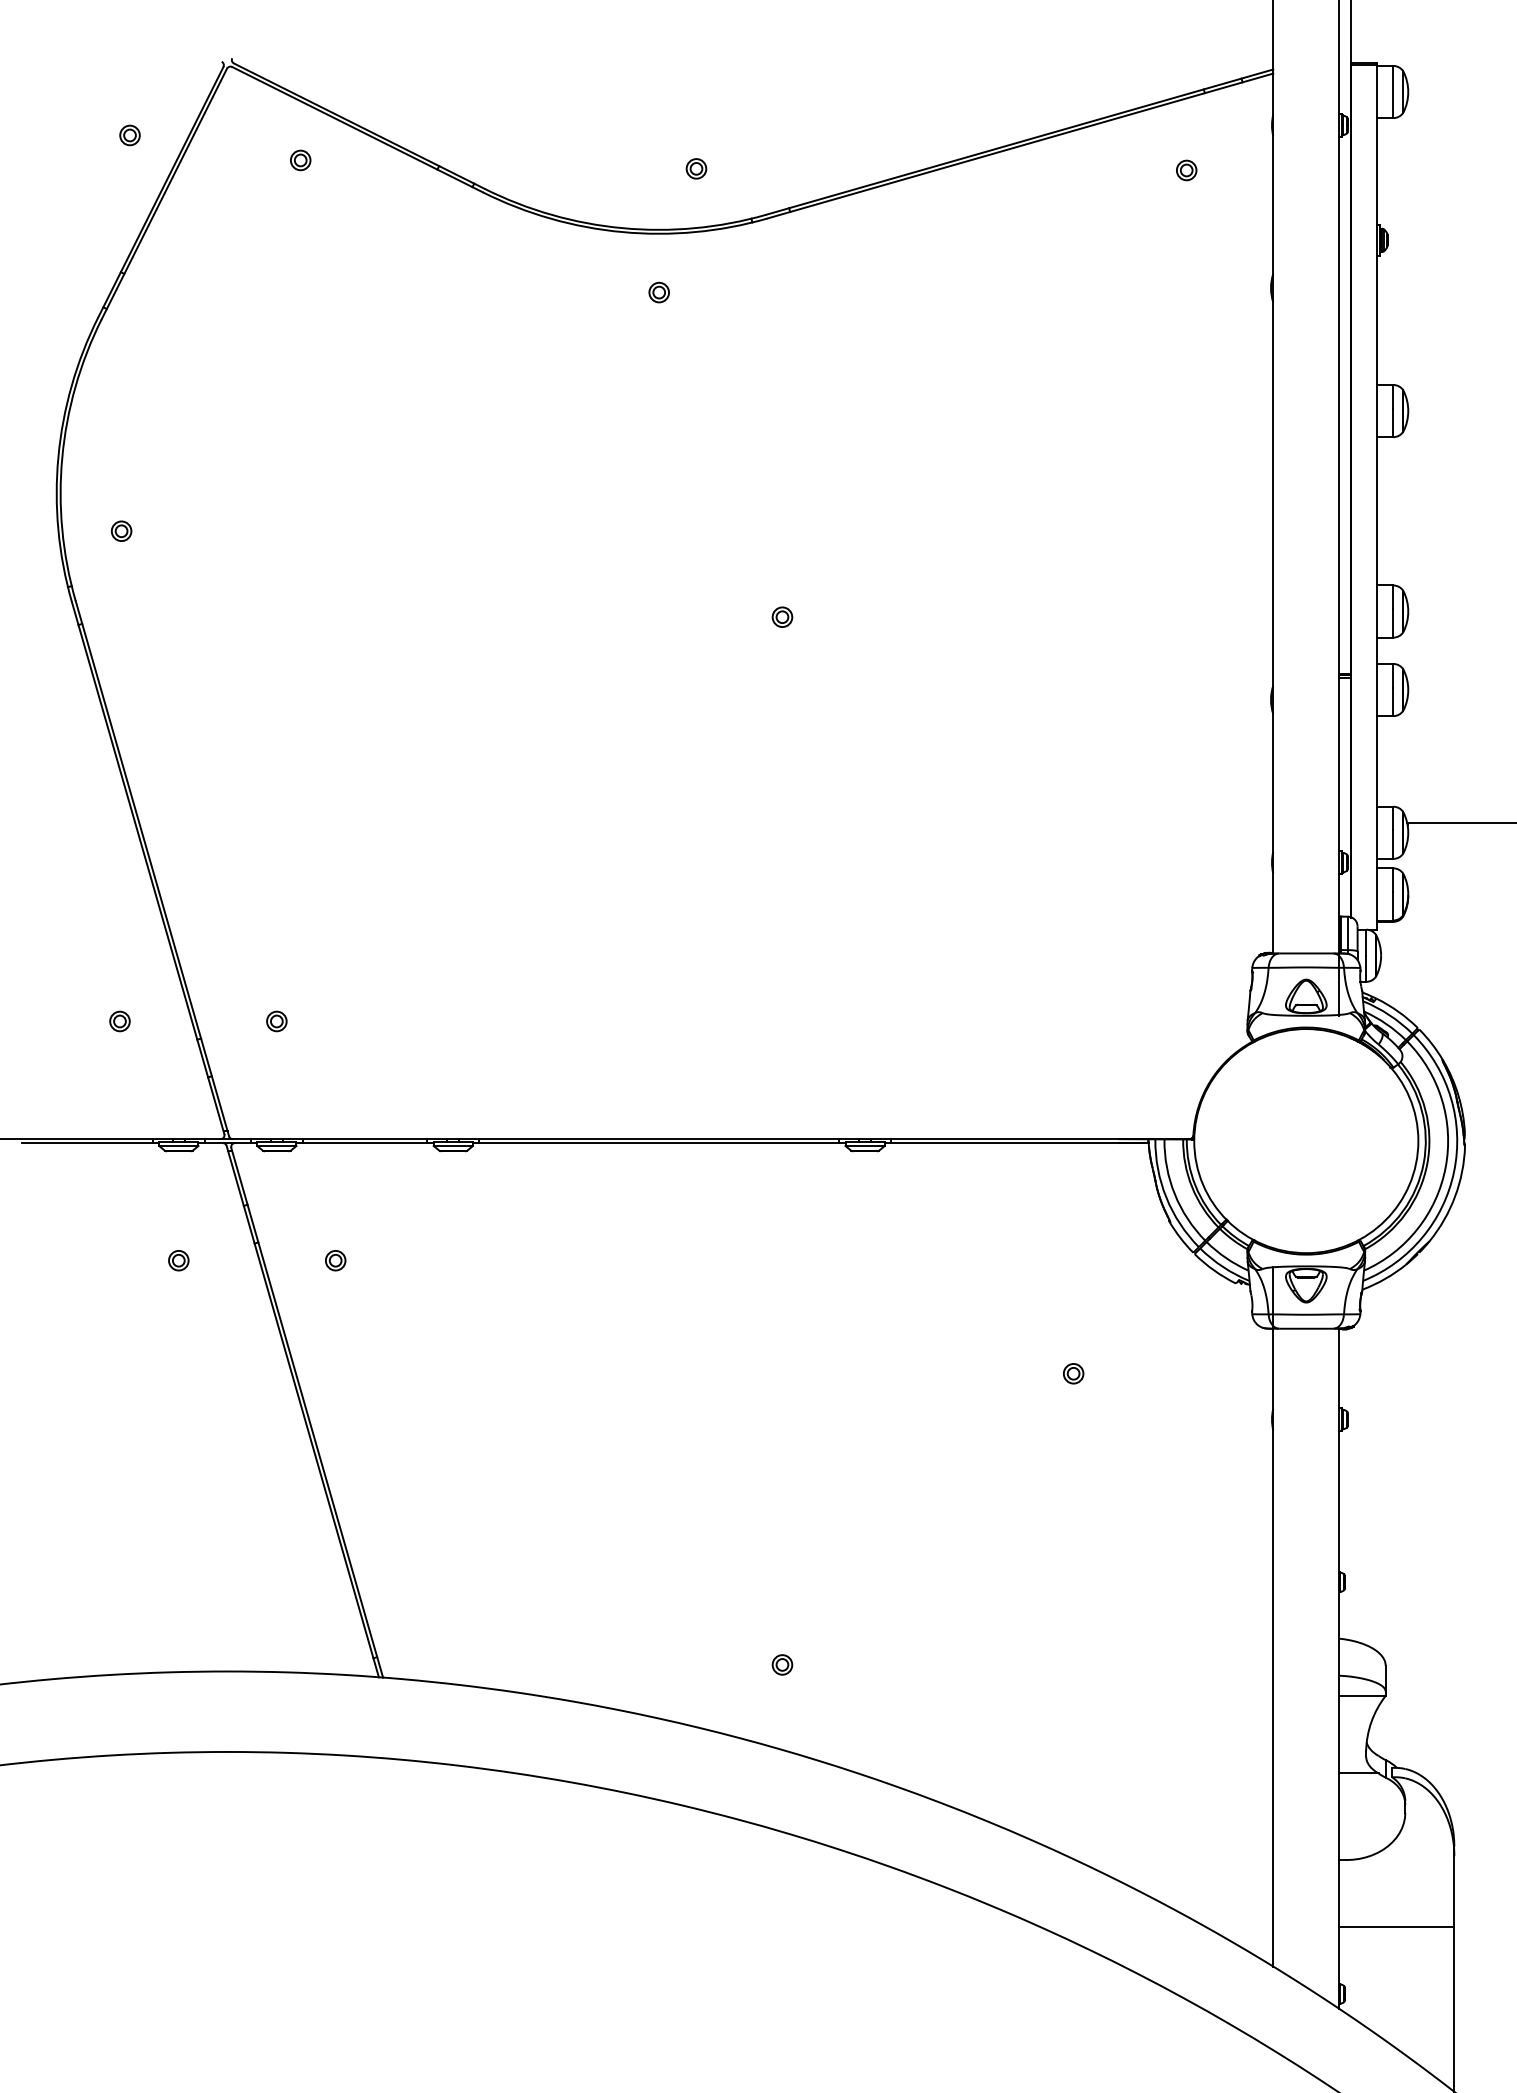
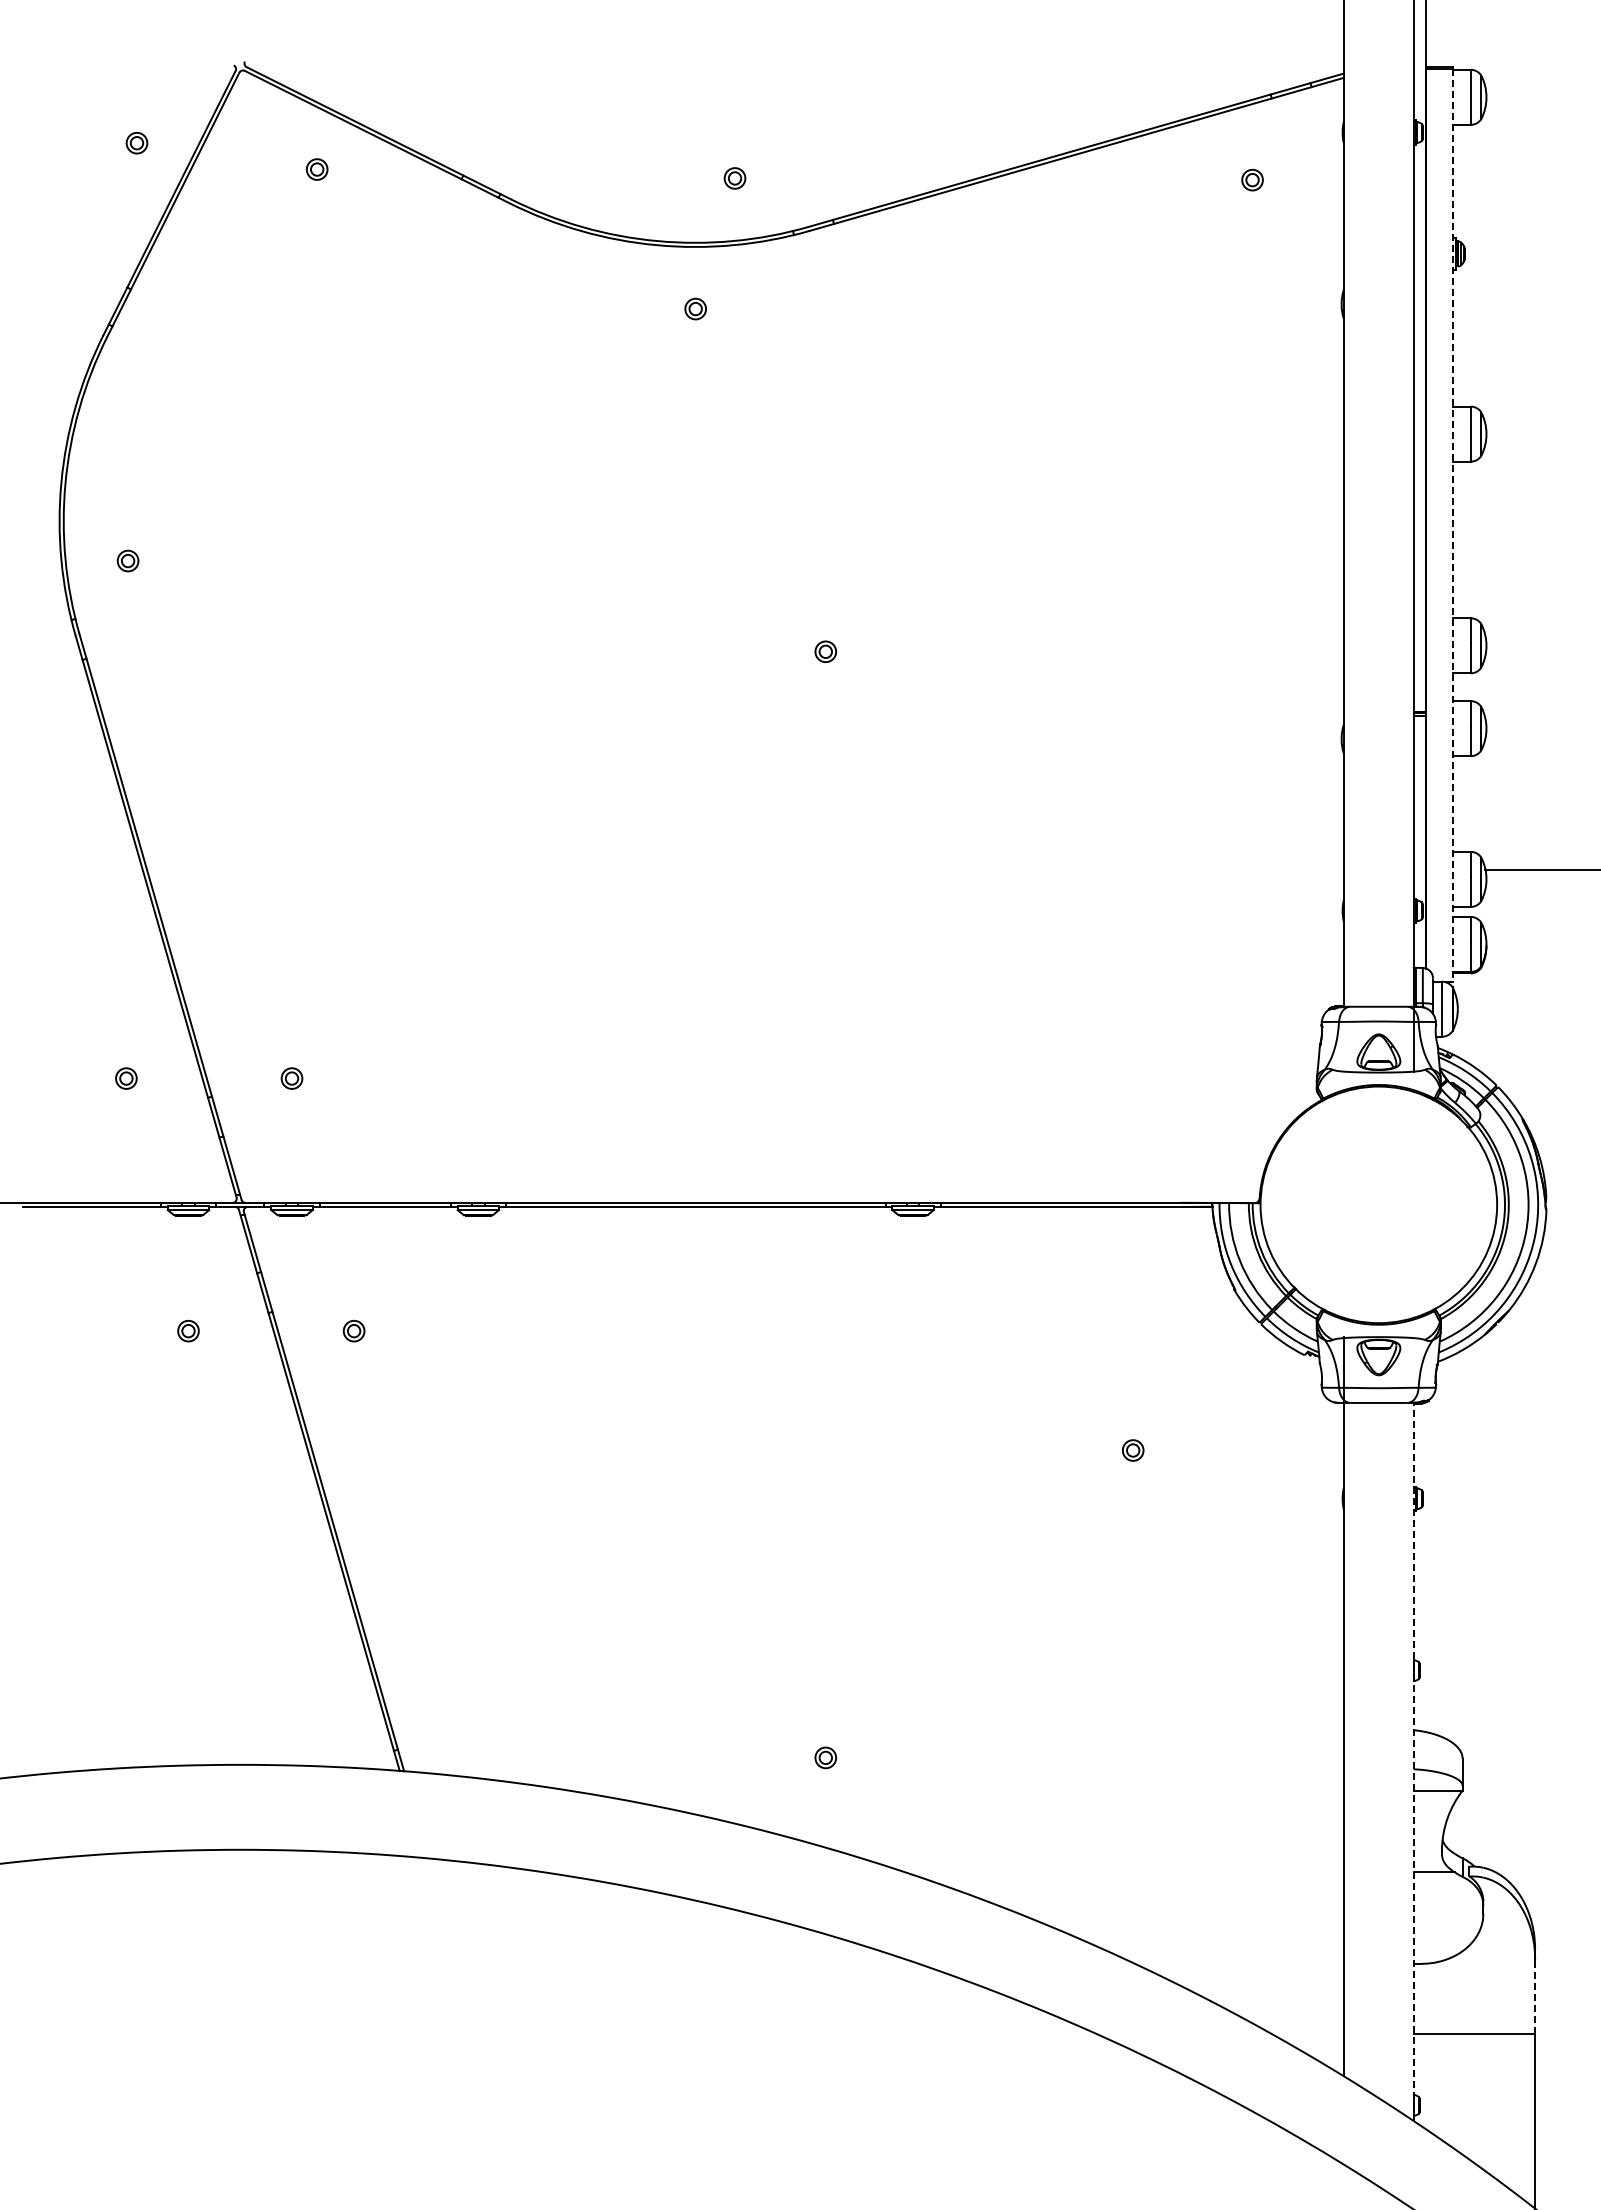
line: (1377, 497) -> (1453, 525), solid -> dashed
line: (1339, 1668) -> (1413, 1761), solid -> dashed
line: (1454, 1890) -> (1535, 1996), solid -> dashed

